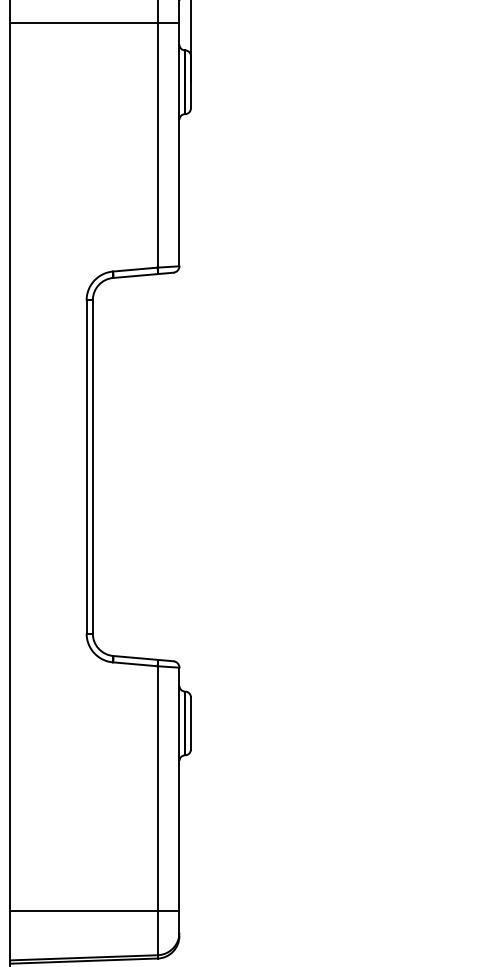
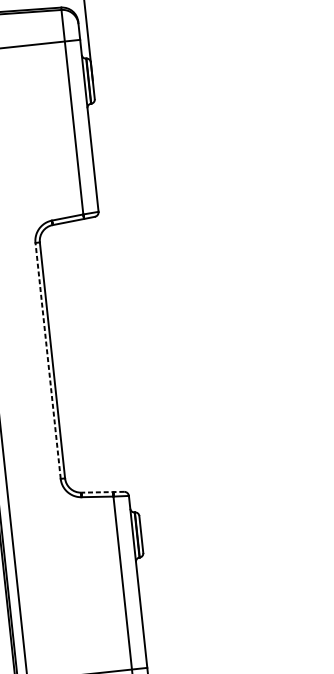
line: (86, 466) -> (47, 360), solid -> dashed
line: (142, 658) -> (102, 492), solid -> dashed

